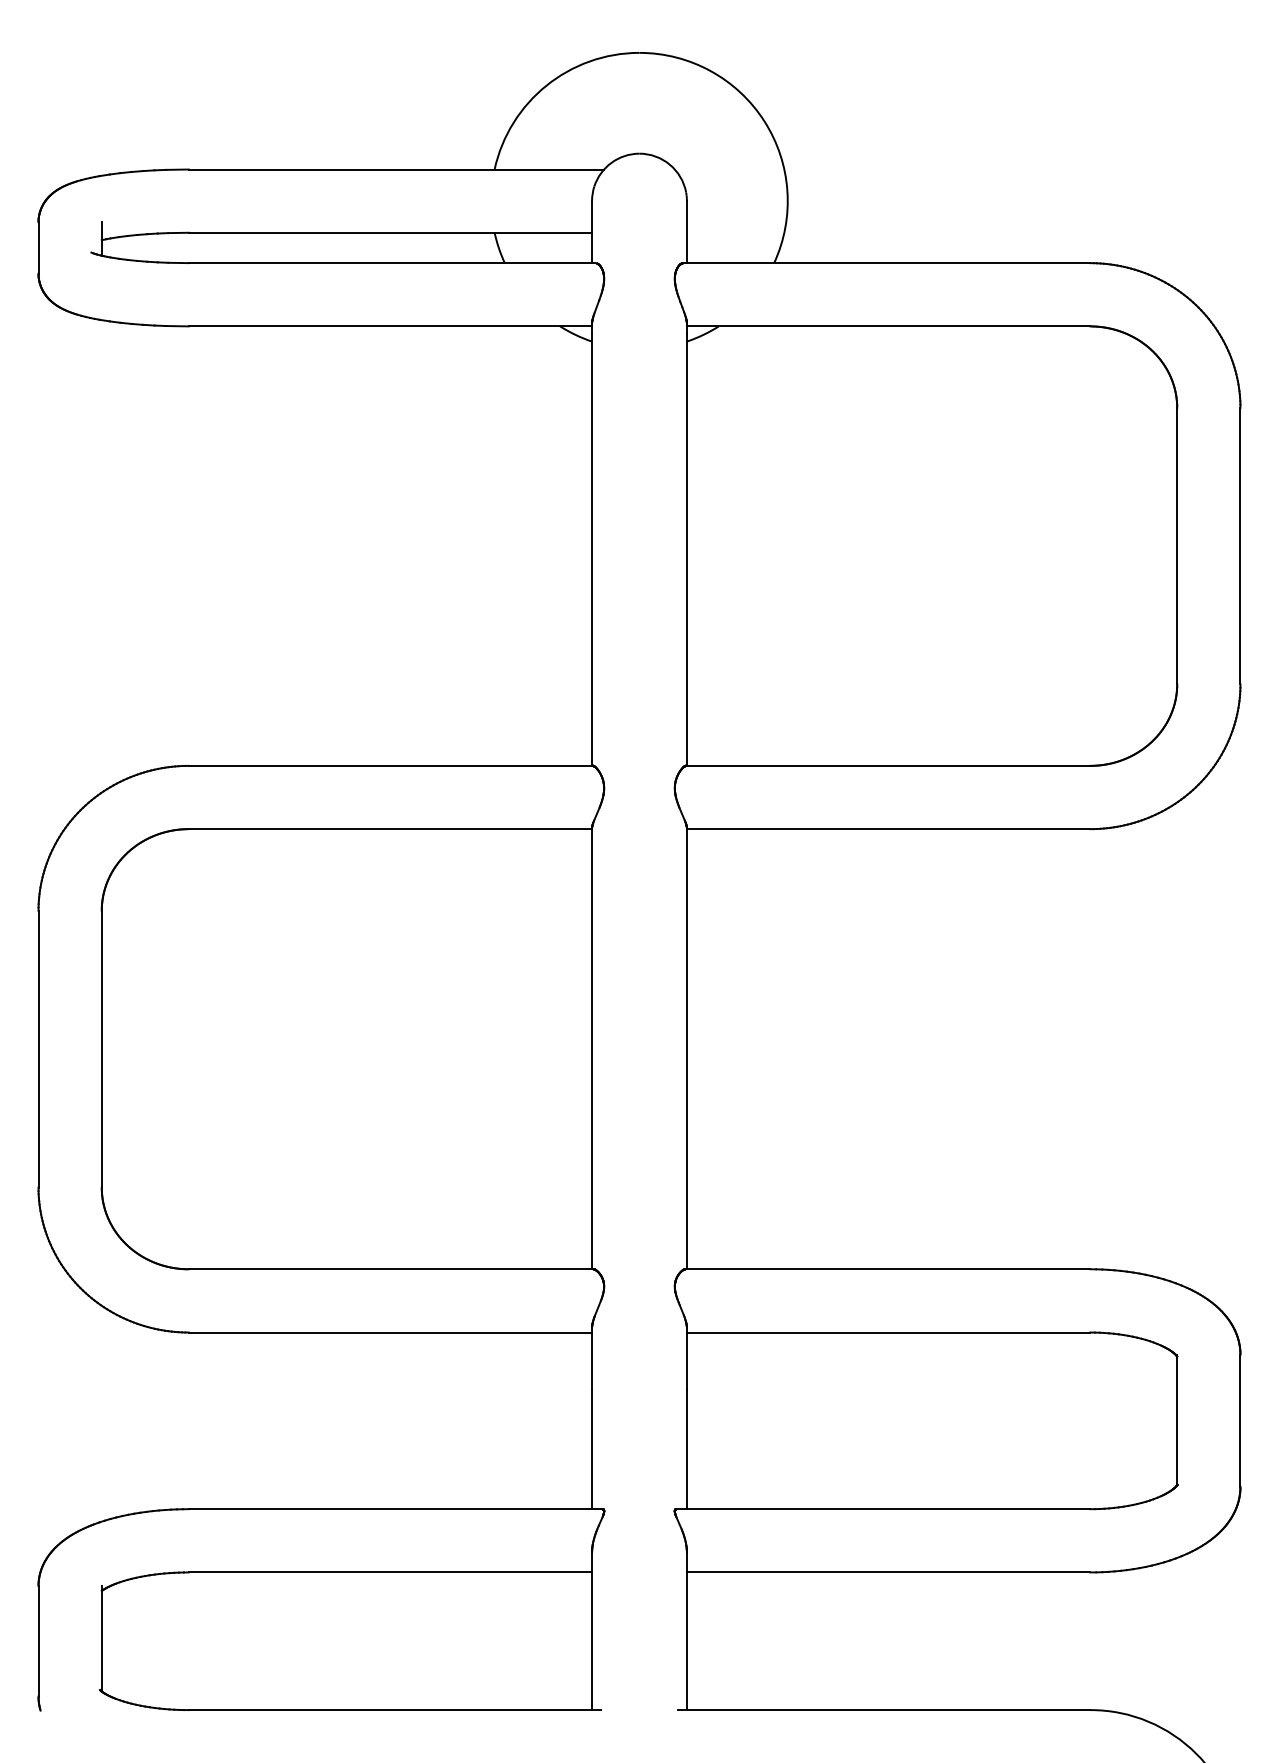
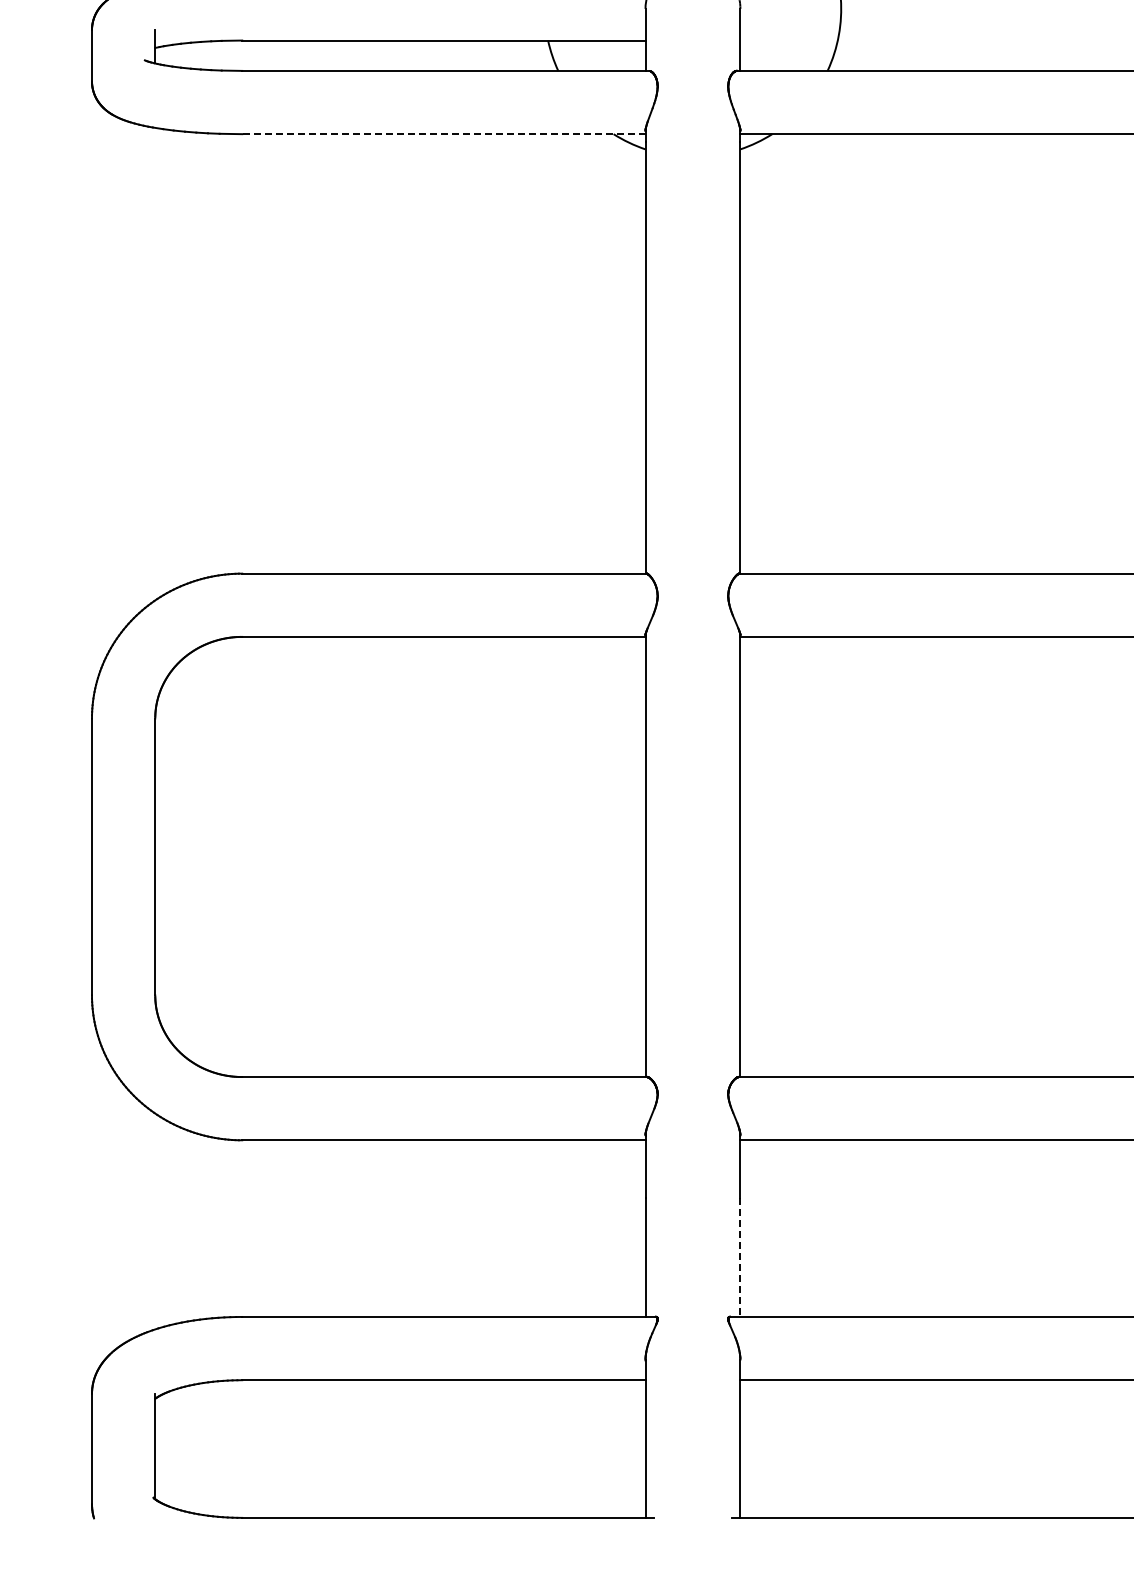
line: (390, 326) -> (443, 134), solid -> dashed
line: (686, 1450) -> (739, 1258), solid -> dashed

